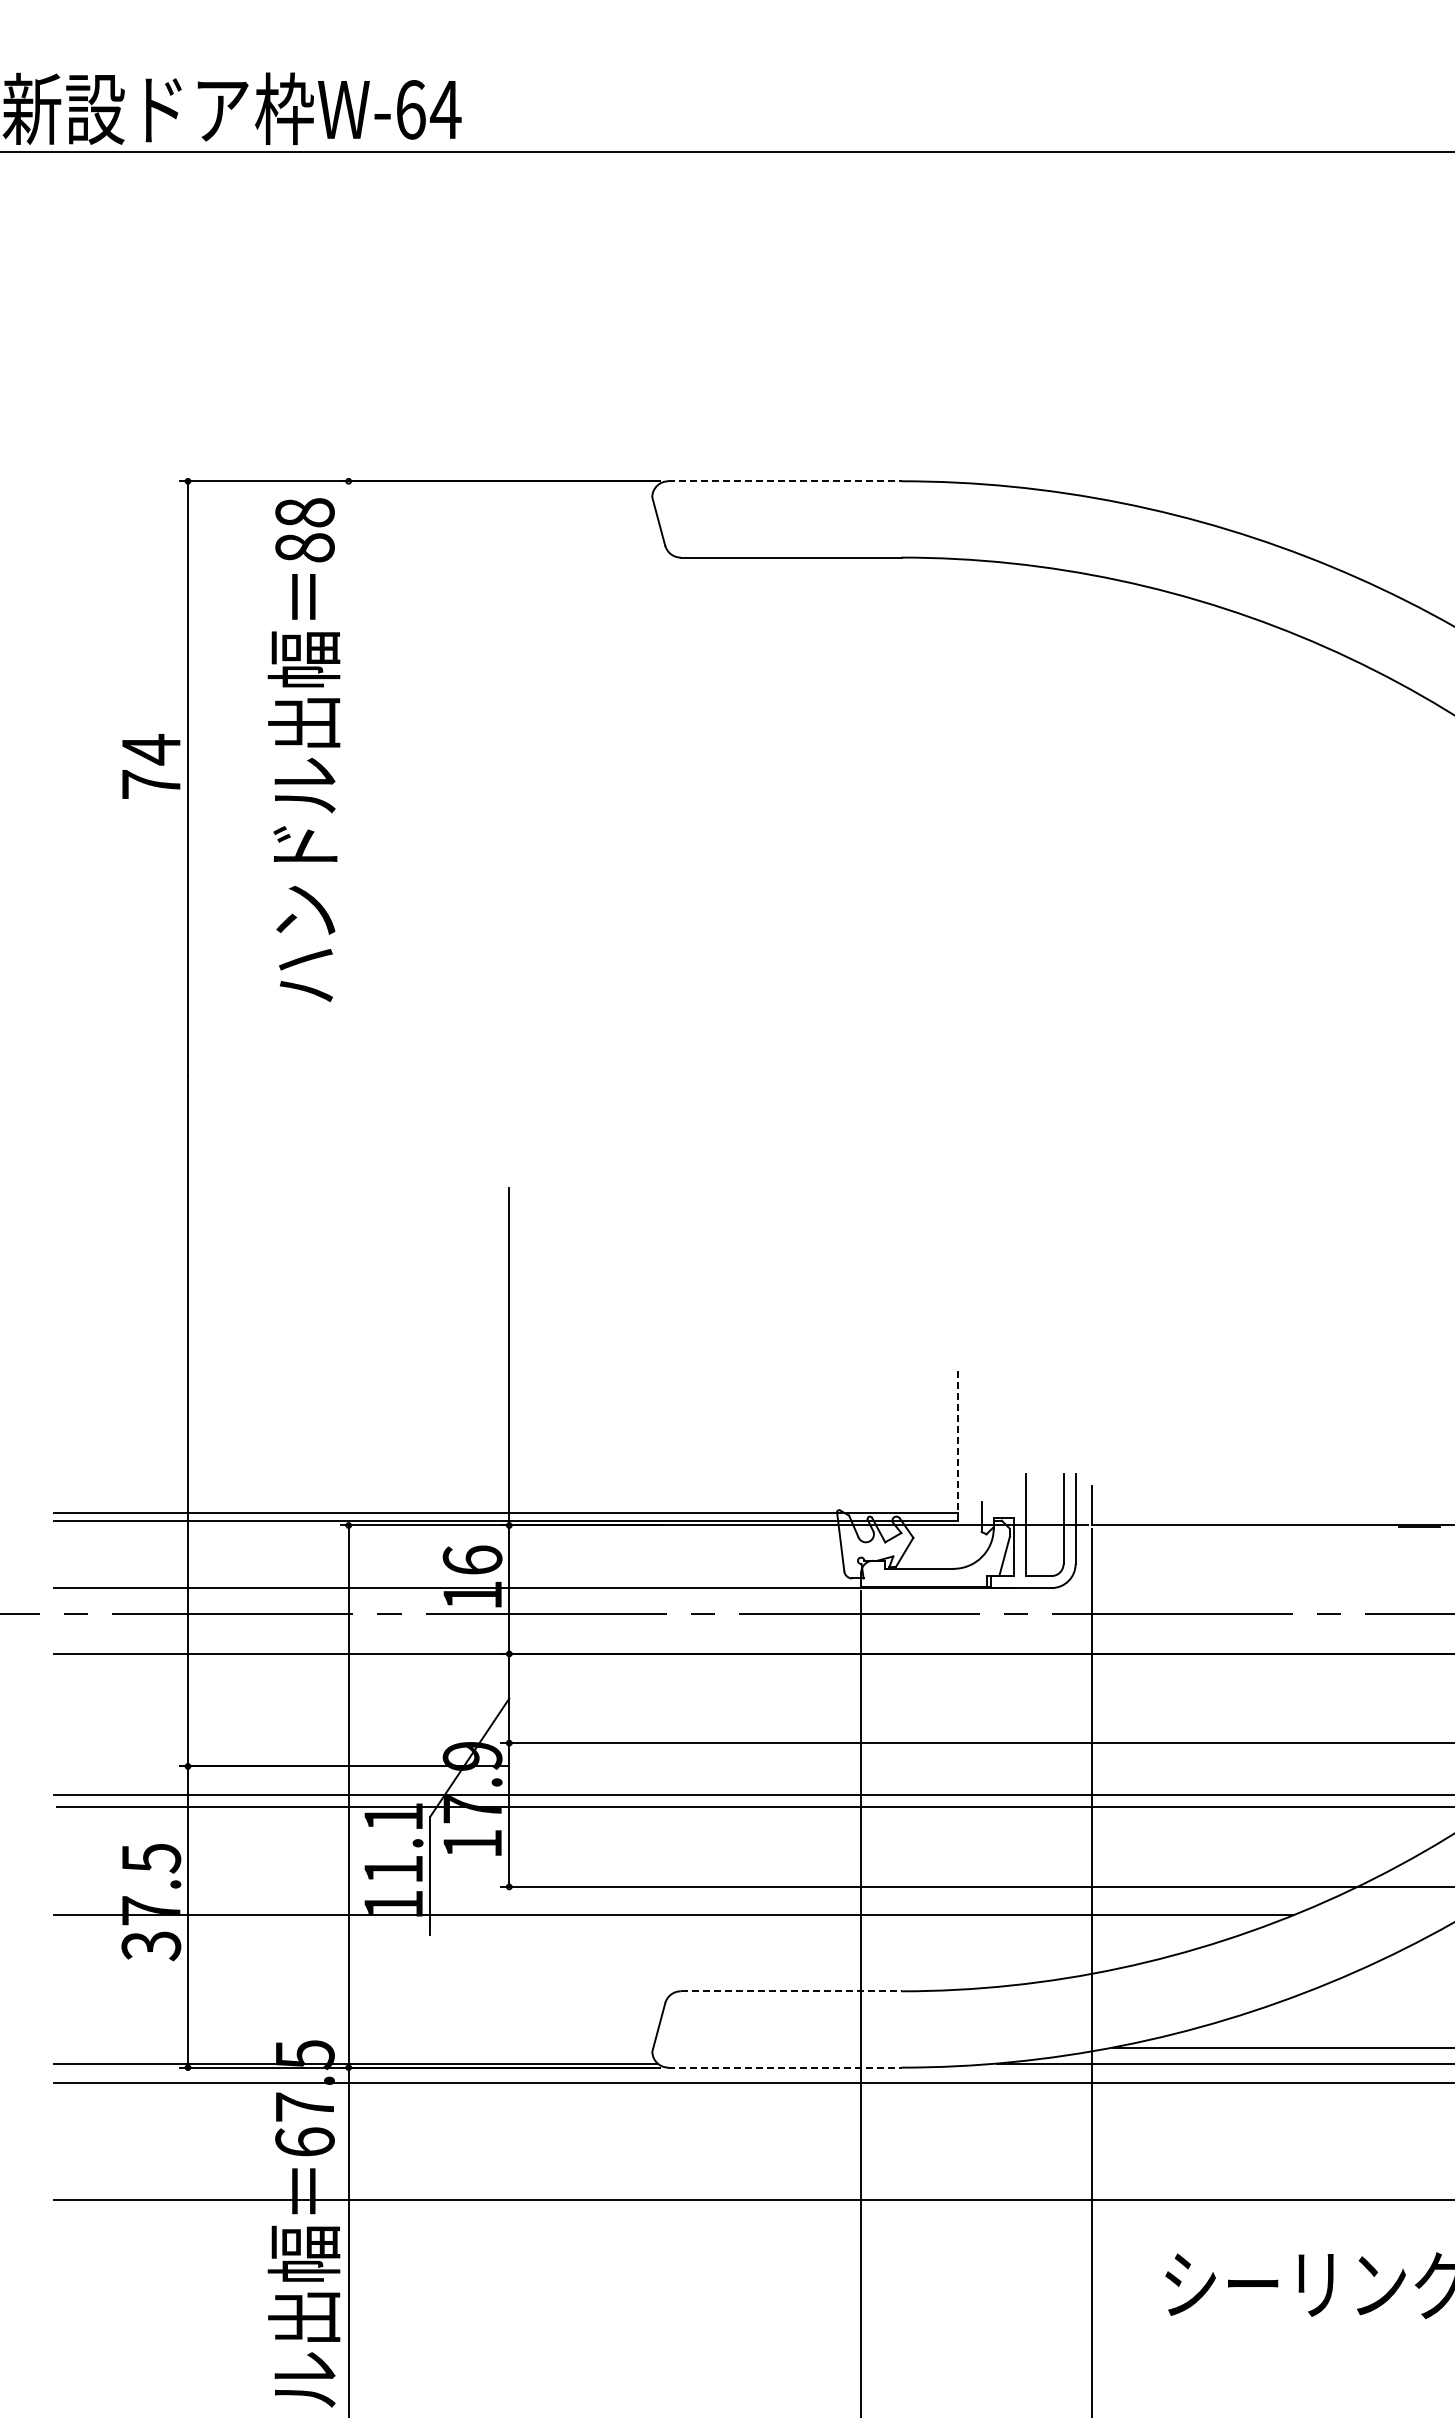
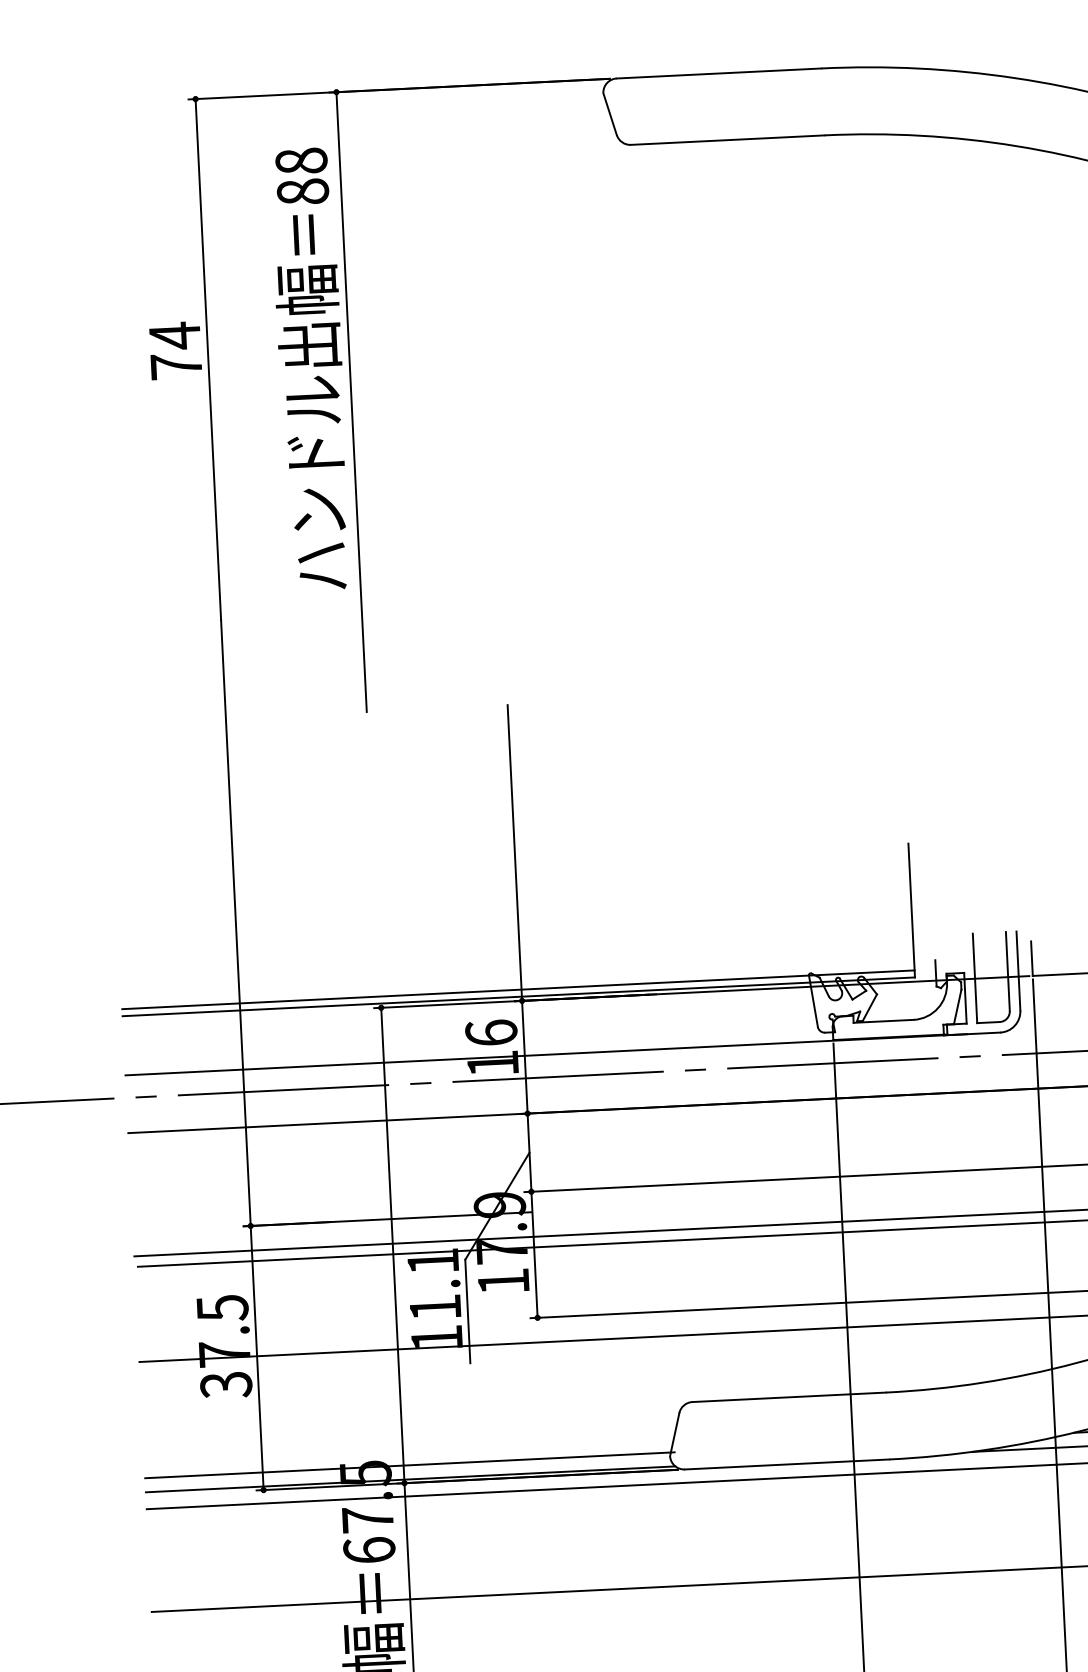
line: (784, 481) -> (718, 73), dashed -> solid
text: (303, 750) -> (310, 369), moved
line: (348, 834) -> (351, 401), added
line: (957, 1443) -> (911, 909), dashed -> solid
line: (791, 1991) -> (789, 1397), dashed -> solid
line: (355, 2047) -> (409, 1465), added
line: (784, 2067) -> (786, 1464), dashed -> solid

